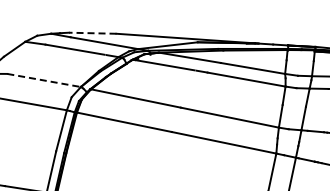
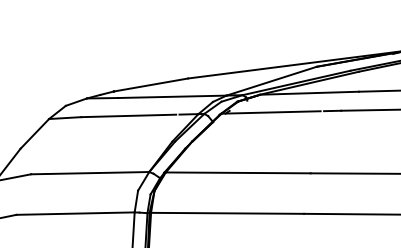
line: (92, 33) -> (150, 85), dashed -> solid
line: (44, 80) -> (90, 173), dashed -> solid

